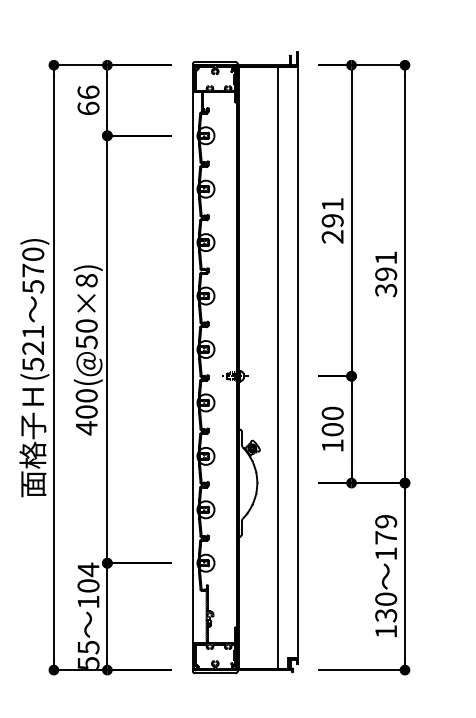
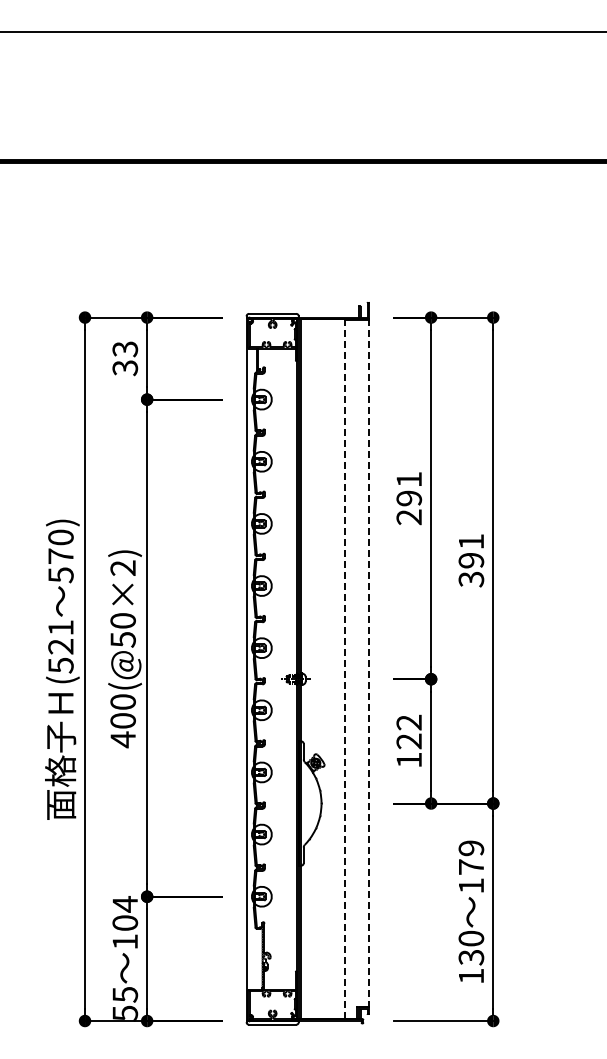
text: (88, 100) -> (125, 358), 66 -> 33
text: (86, 280) -> (122, 567), 400(@50×8) -> 400(@50×2)
line: (298, 362) -> (369, 663), solid -> dashed
line: (277, 367) -> (345, 669), solid -> dashed
text: (332, 421) -> (409, 731), 100 -> 122

